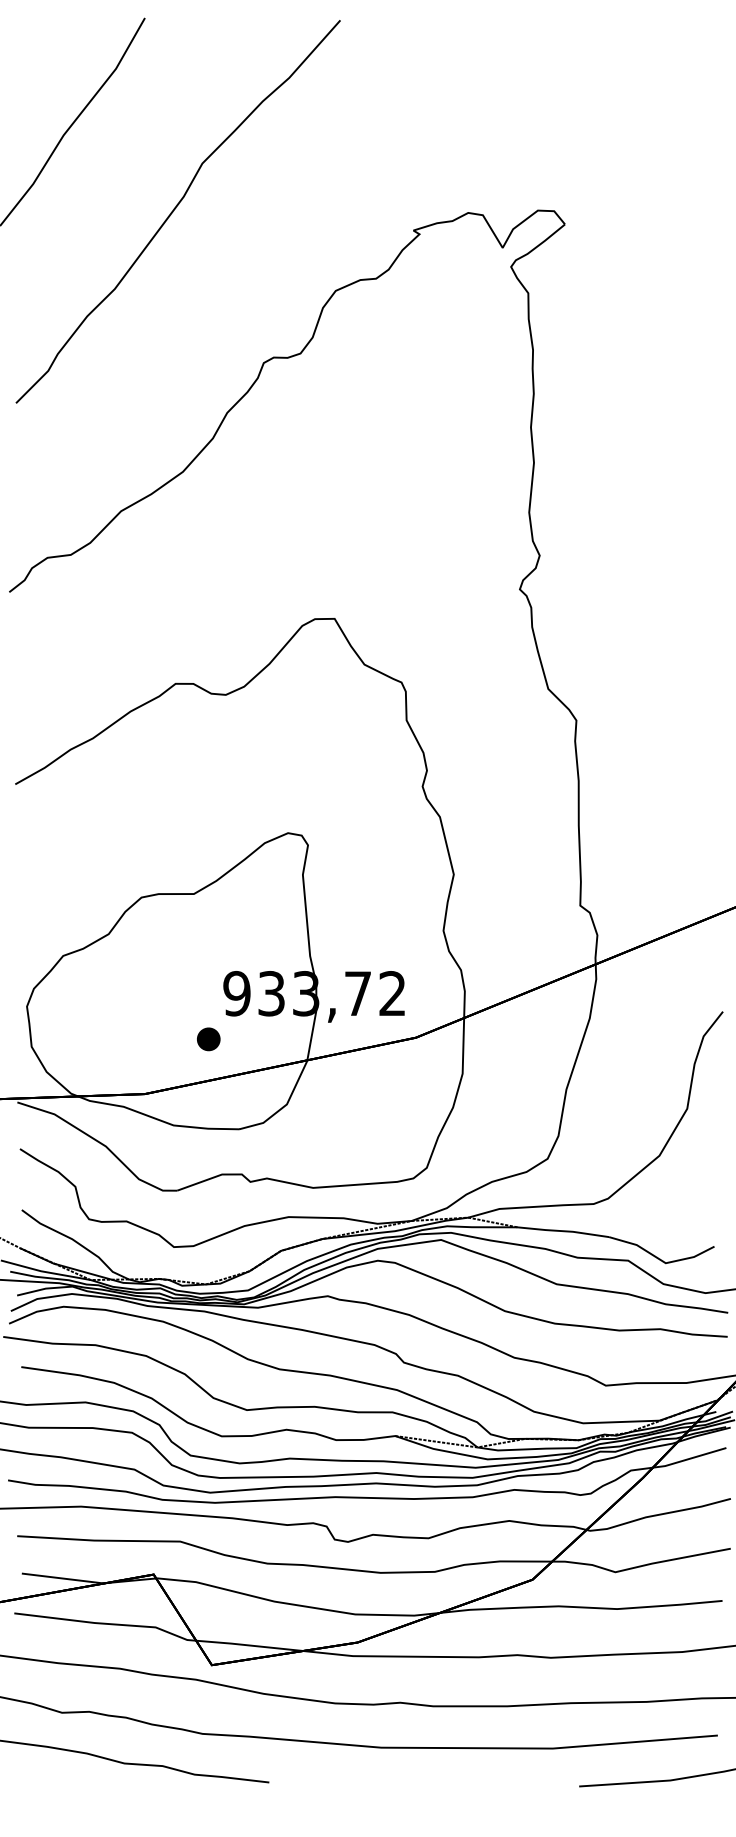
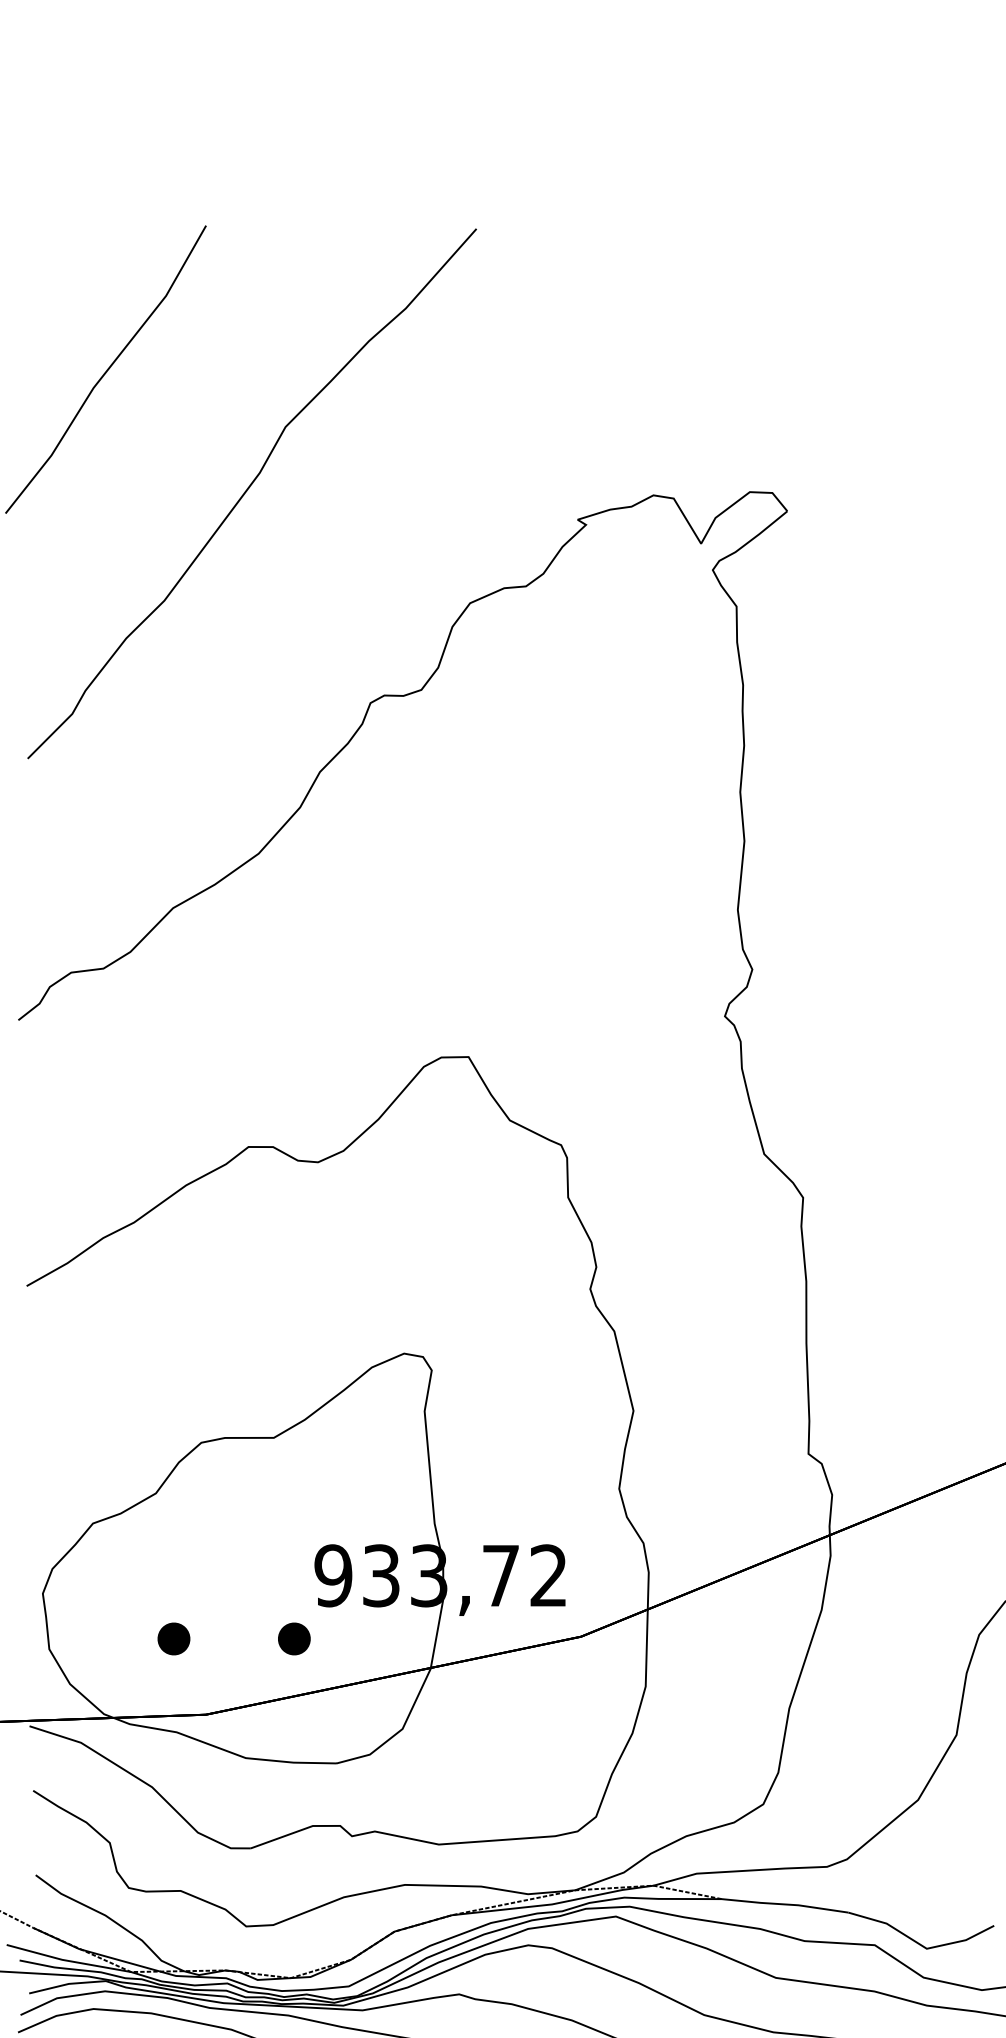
part: (121, 1039) -> (173, 1639), added

